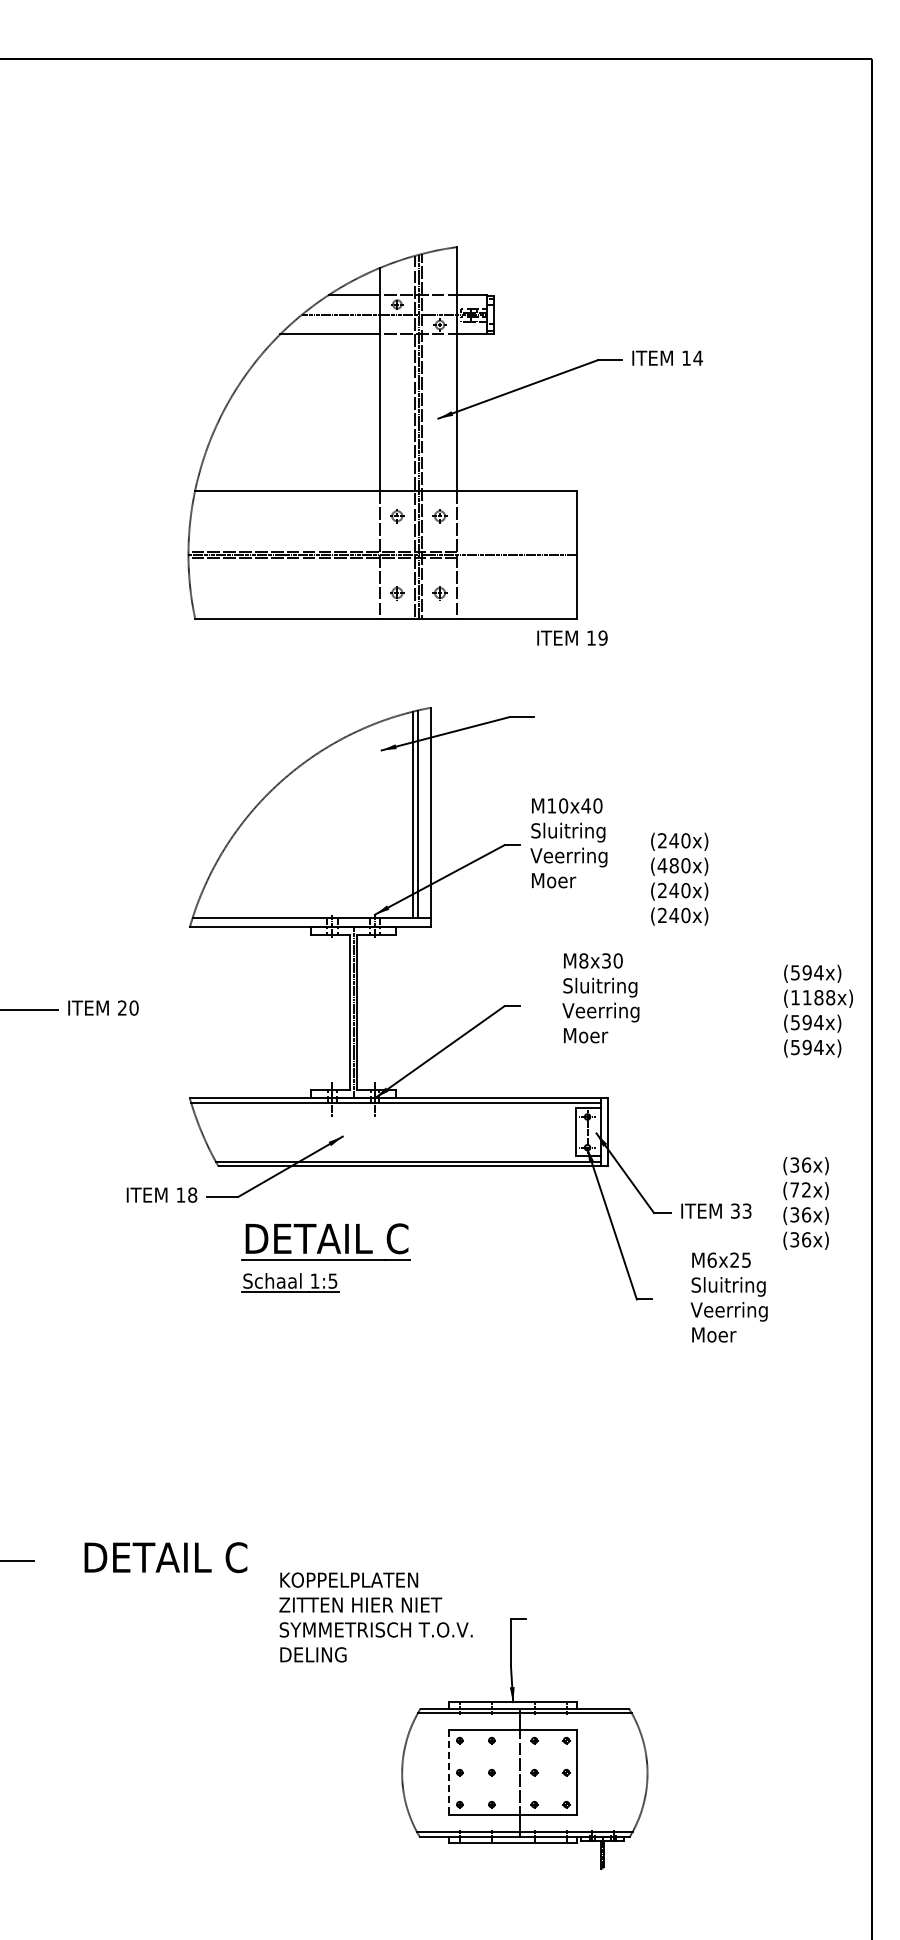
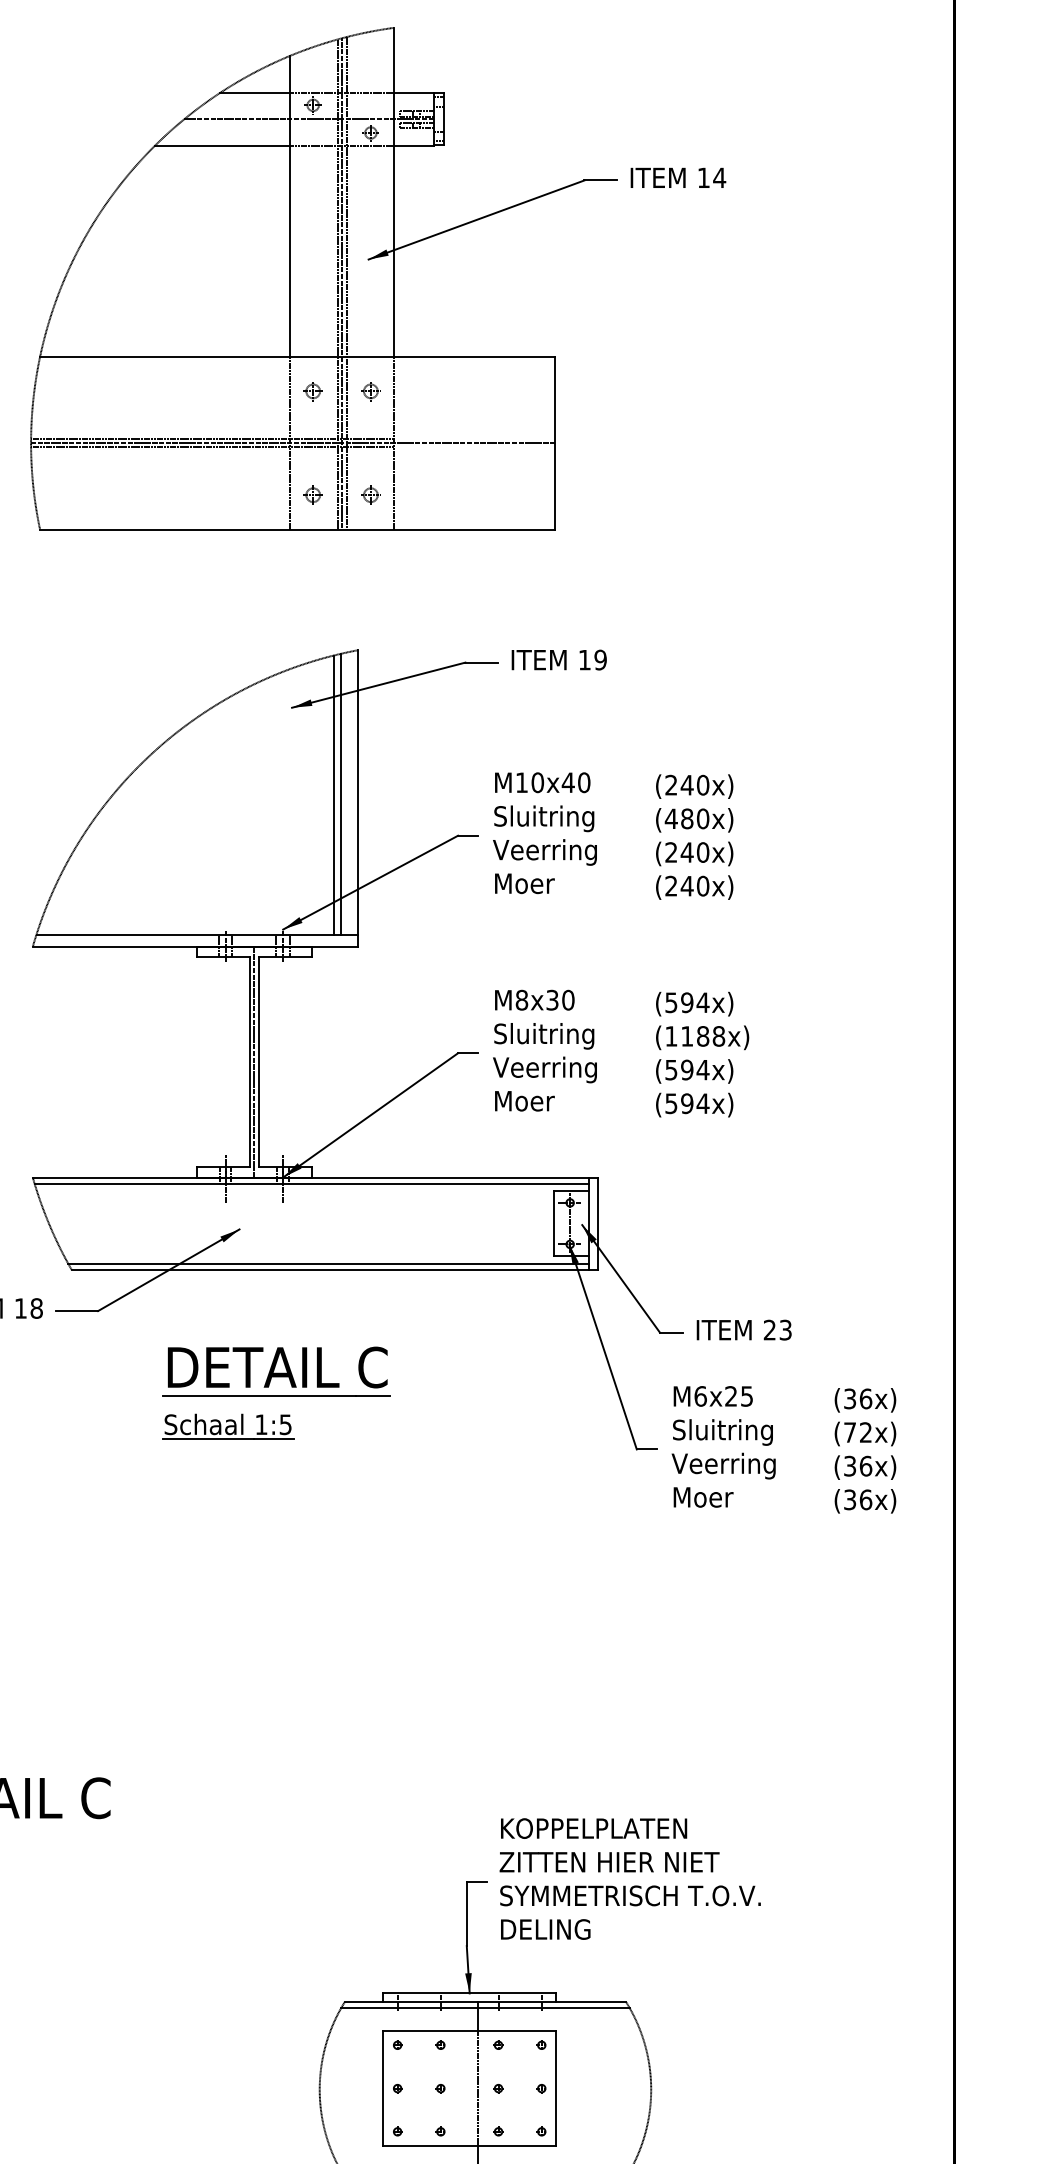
text: (572, 637) -> (559, 659), moved
text: (679, 878) -> (694, 836), moved
text: (600, 998) -> (544, 1050), moved
text: (818, 1010) -> (702, 1053), moved
text: (805, 1203) -> (864, 1450), moved
text: (735, 1211) -> (770, 1330), 33 -> 23
part: (325, 1257) -> (275, 1392), moved
text: (728, 1297) -> (722, 1446), moved
text: (375, 1617) -> (629, 1879), moved
line: (449, 1772) -> (383, 2088), dashed -> solid

